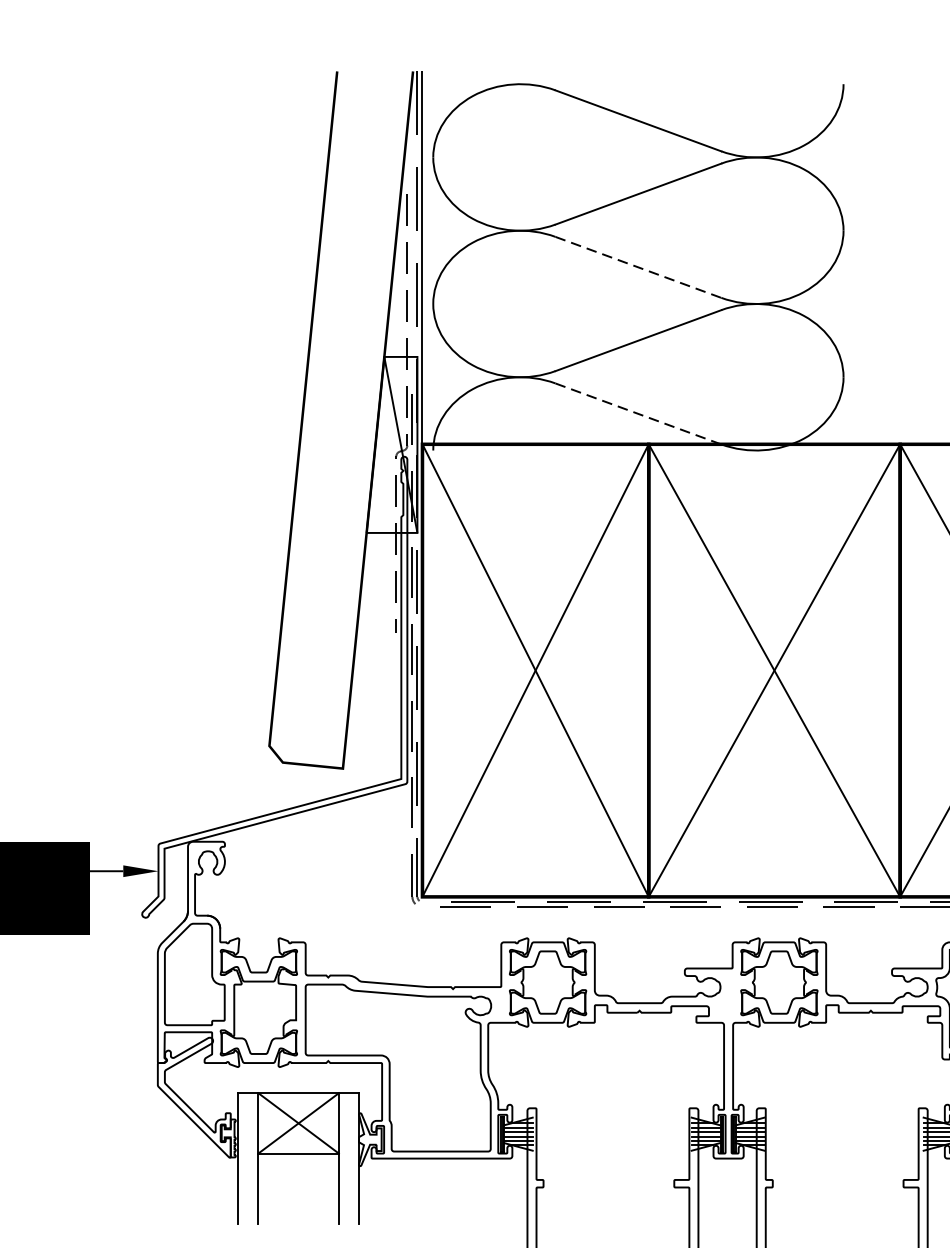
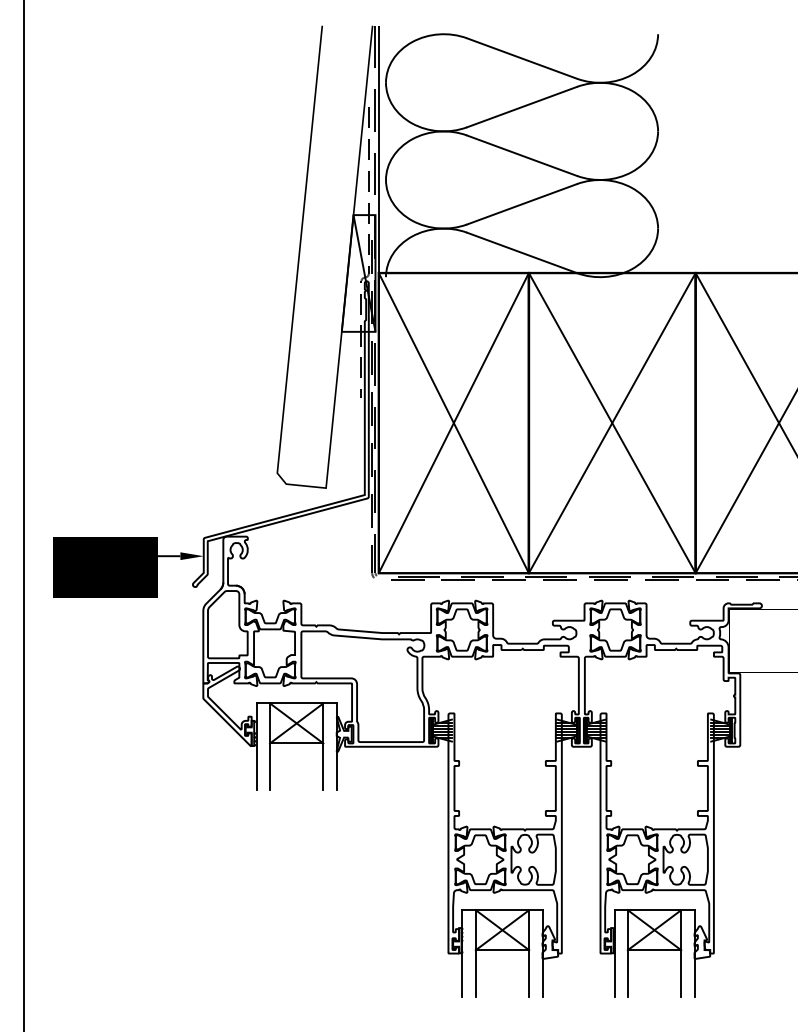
line: (639, 267) -> (522, 155), dashed -> solid
line: (639, 413) -> (522, 252), dashed -> solid

